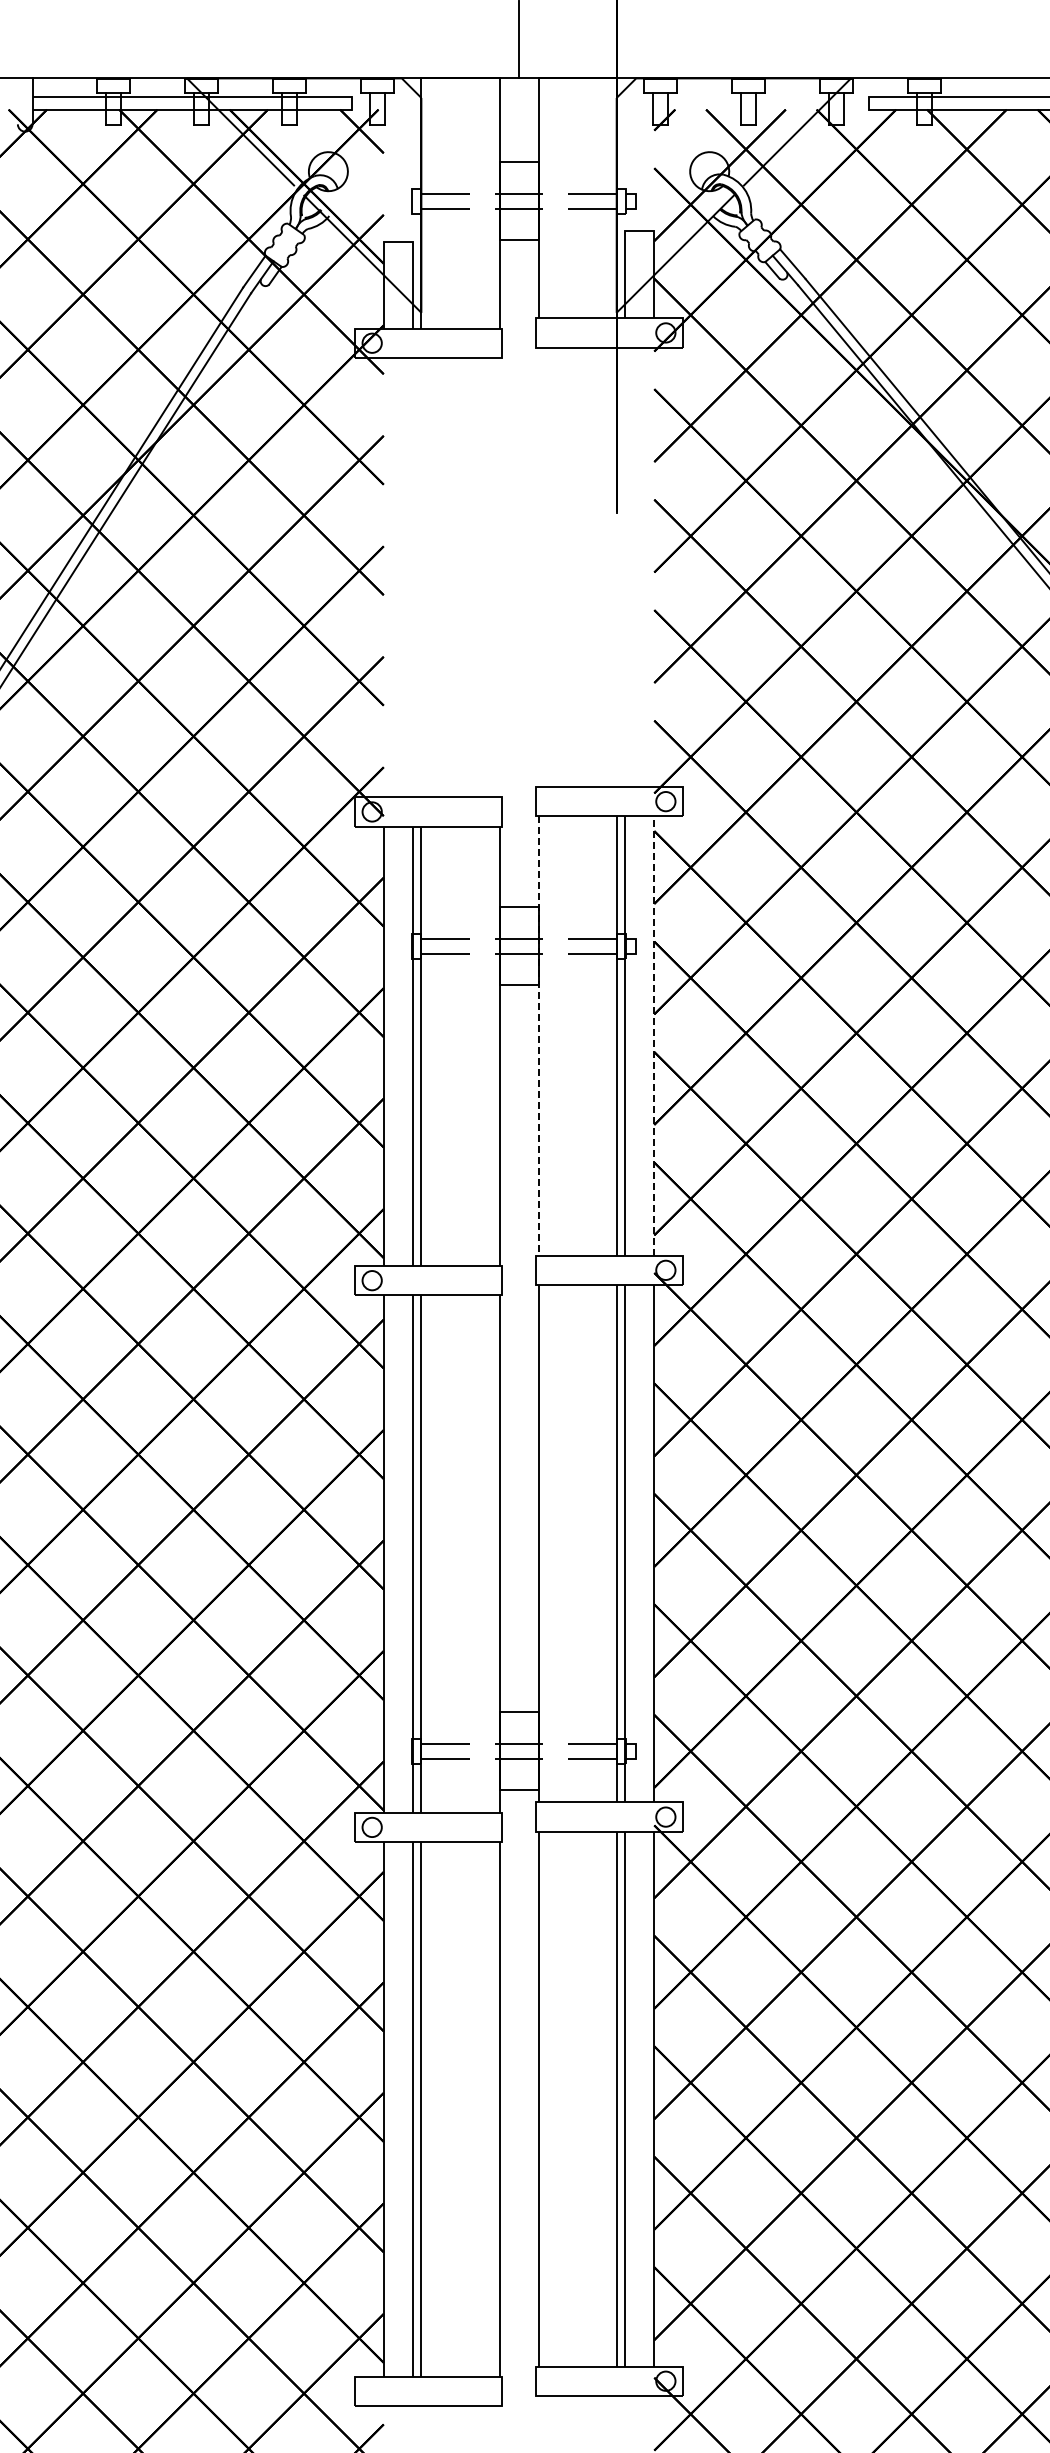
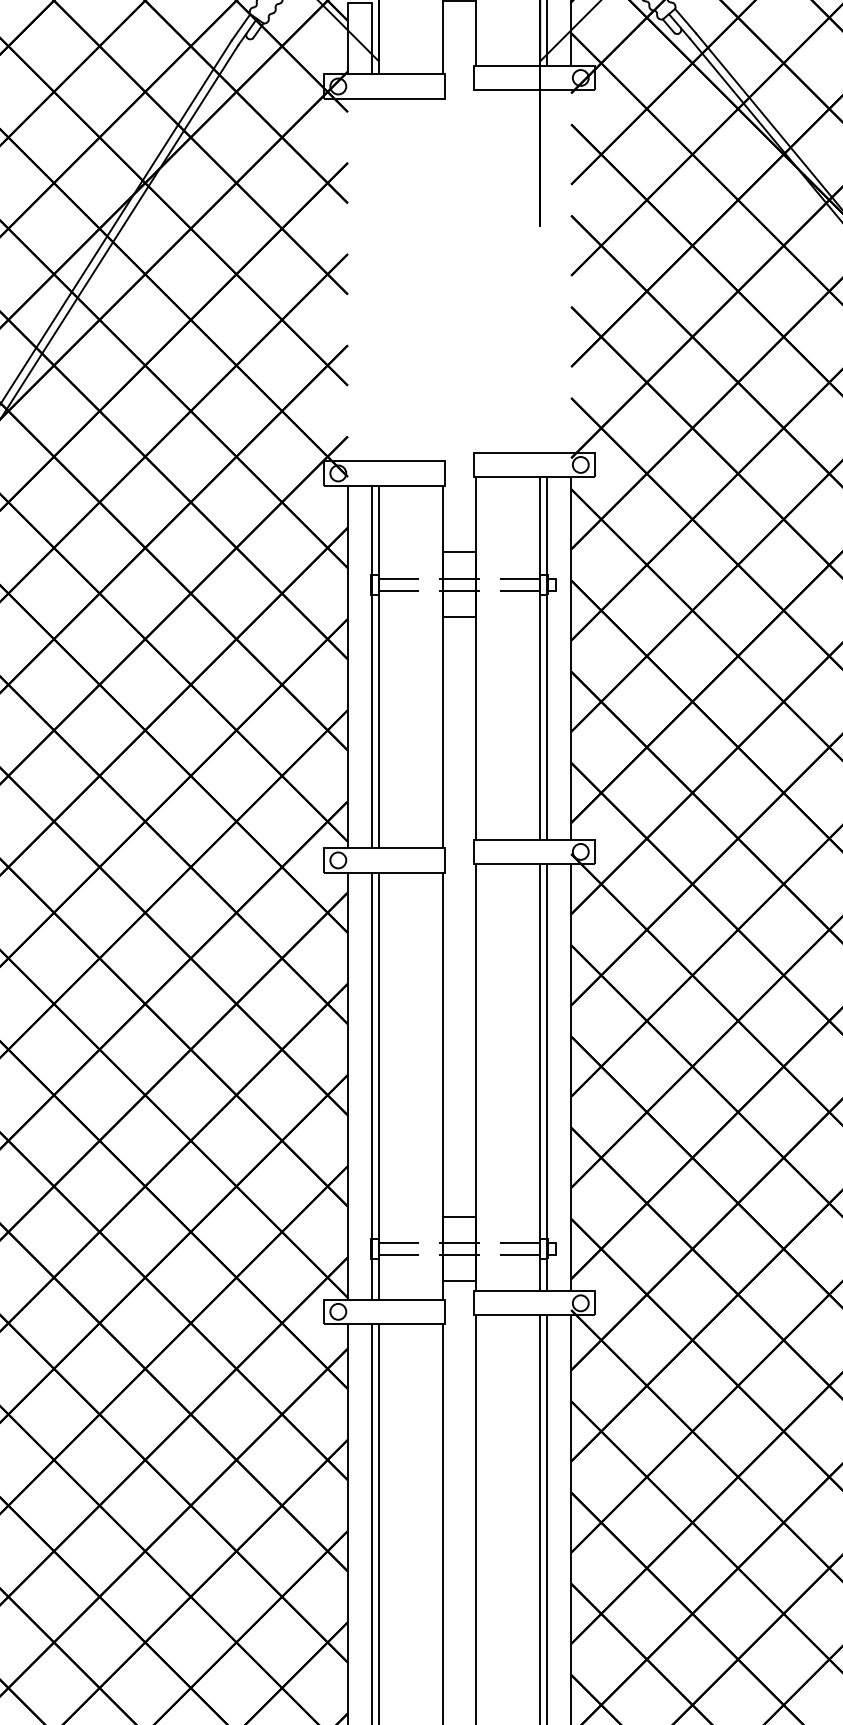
line: (538, 1036) -> (475, 658), dashed -> solid
line: (654, 1036) -> (571, 658), dashed -> solid

